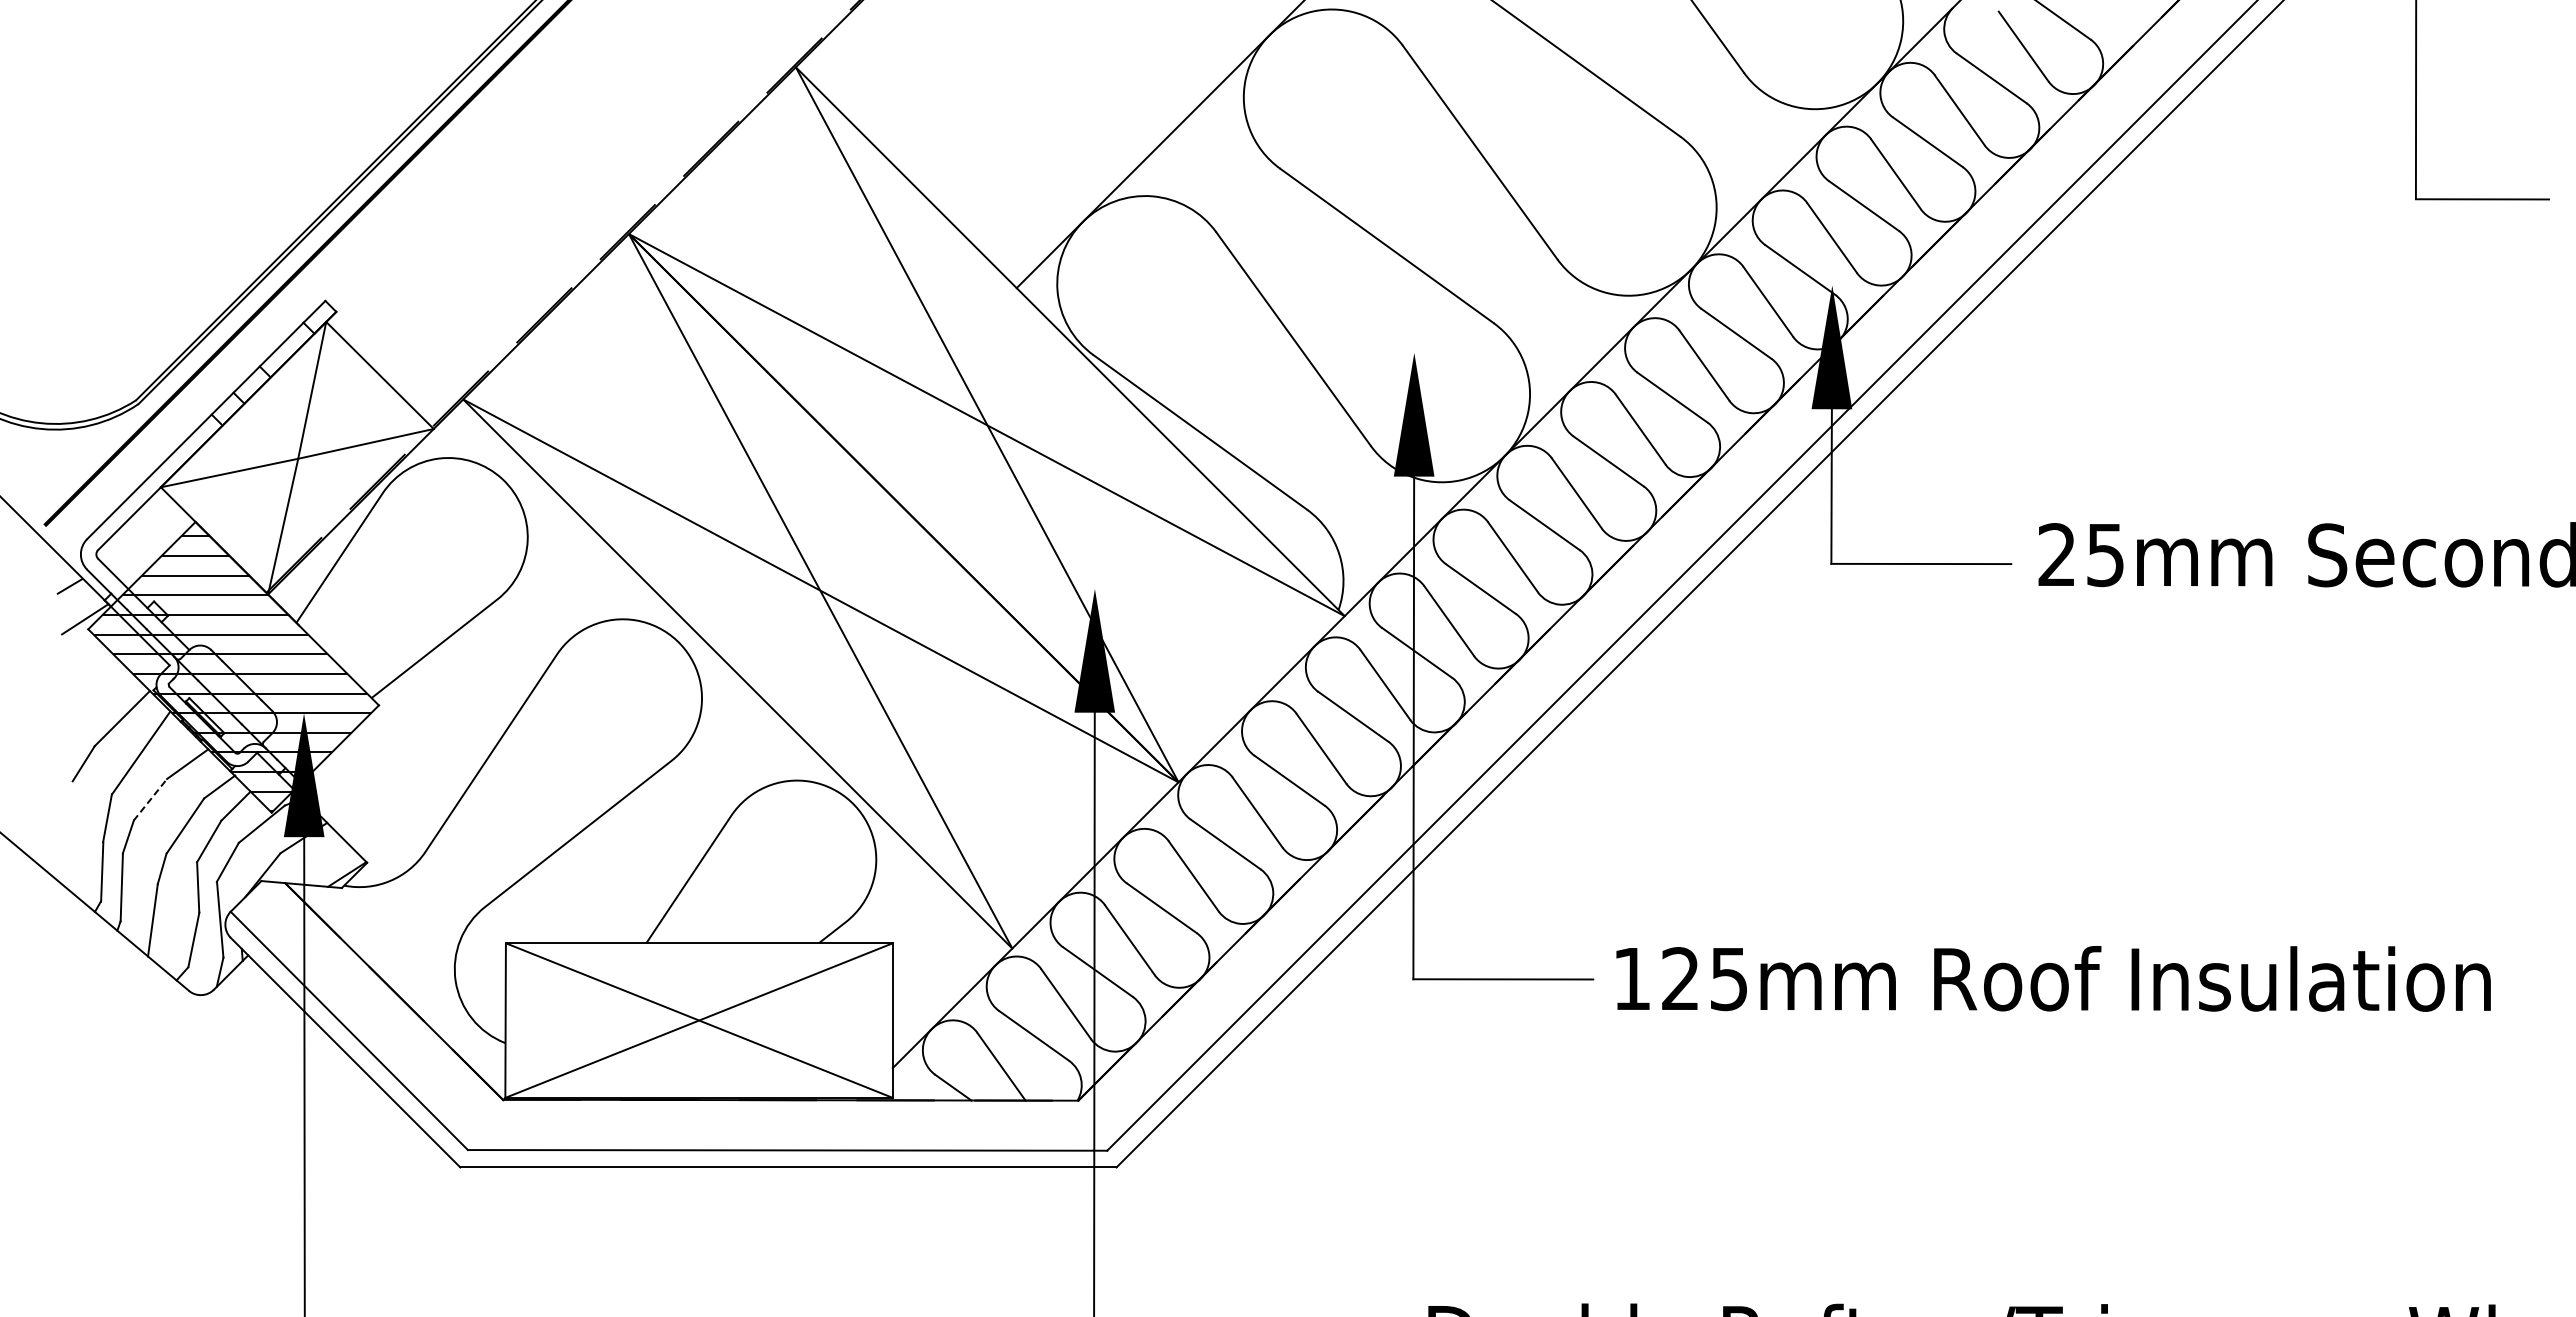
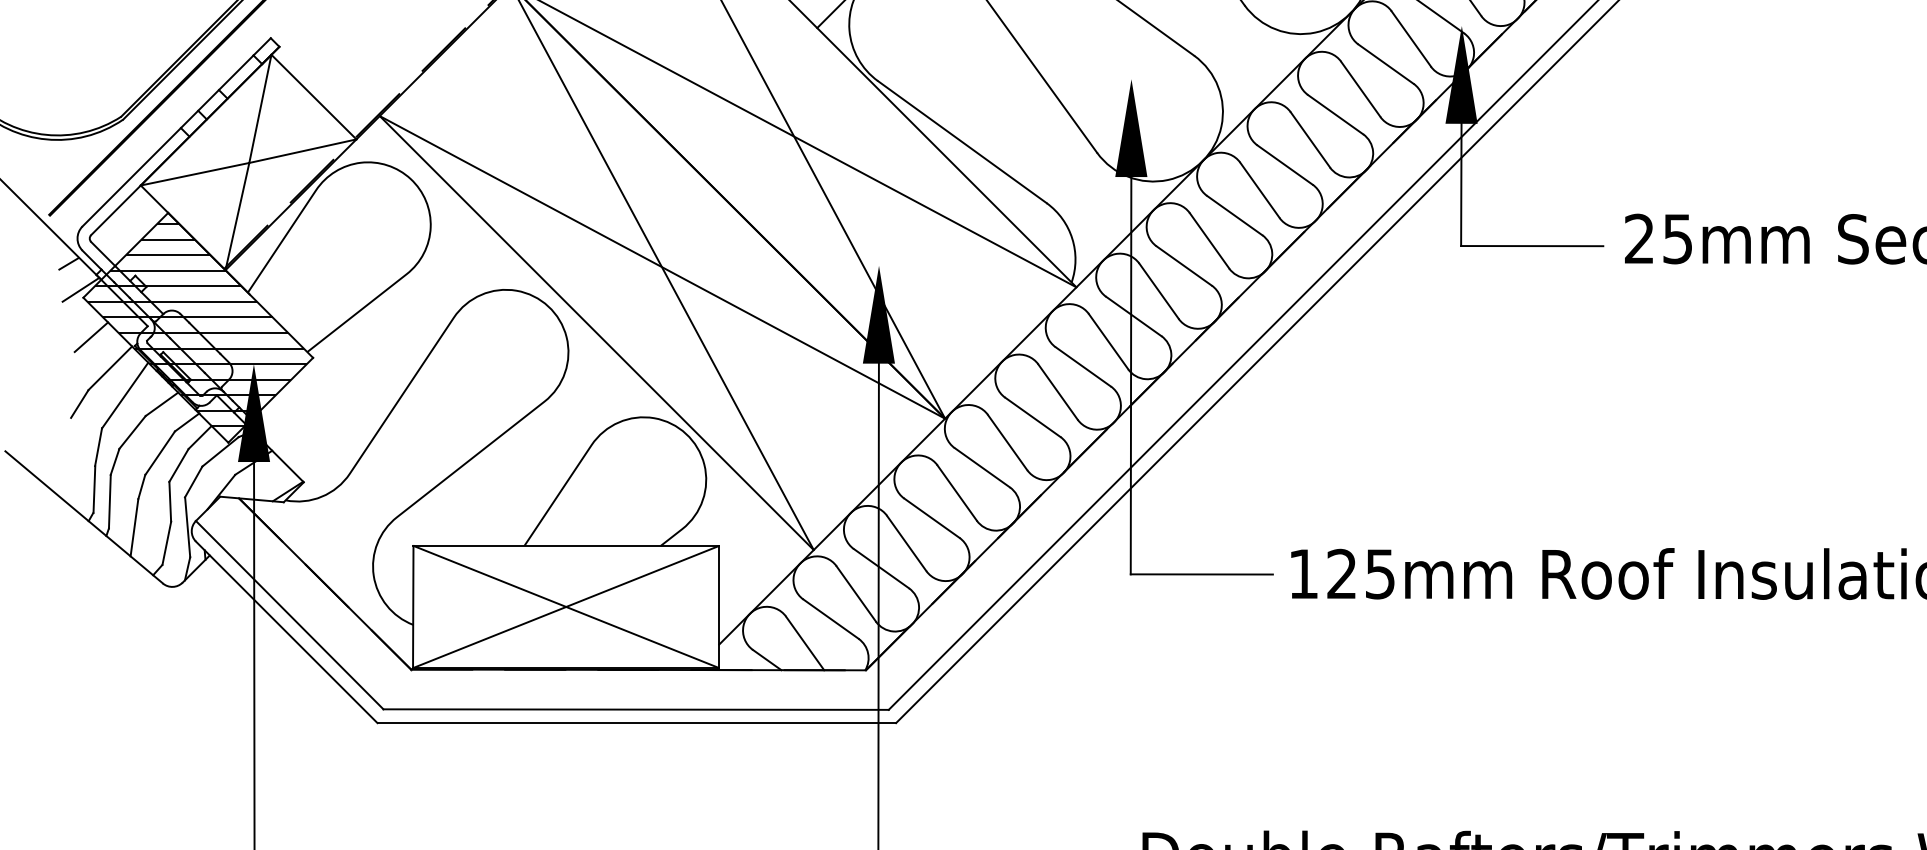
line: (98, 678) -> (91, 336), added
line: (150, 799) -> (132, 432), dashed -> solid

